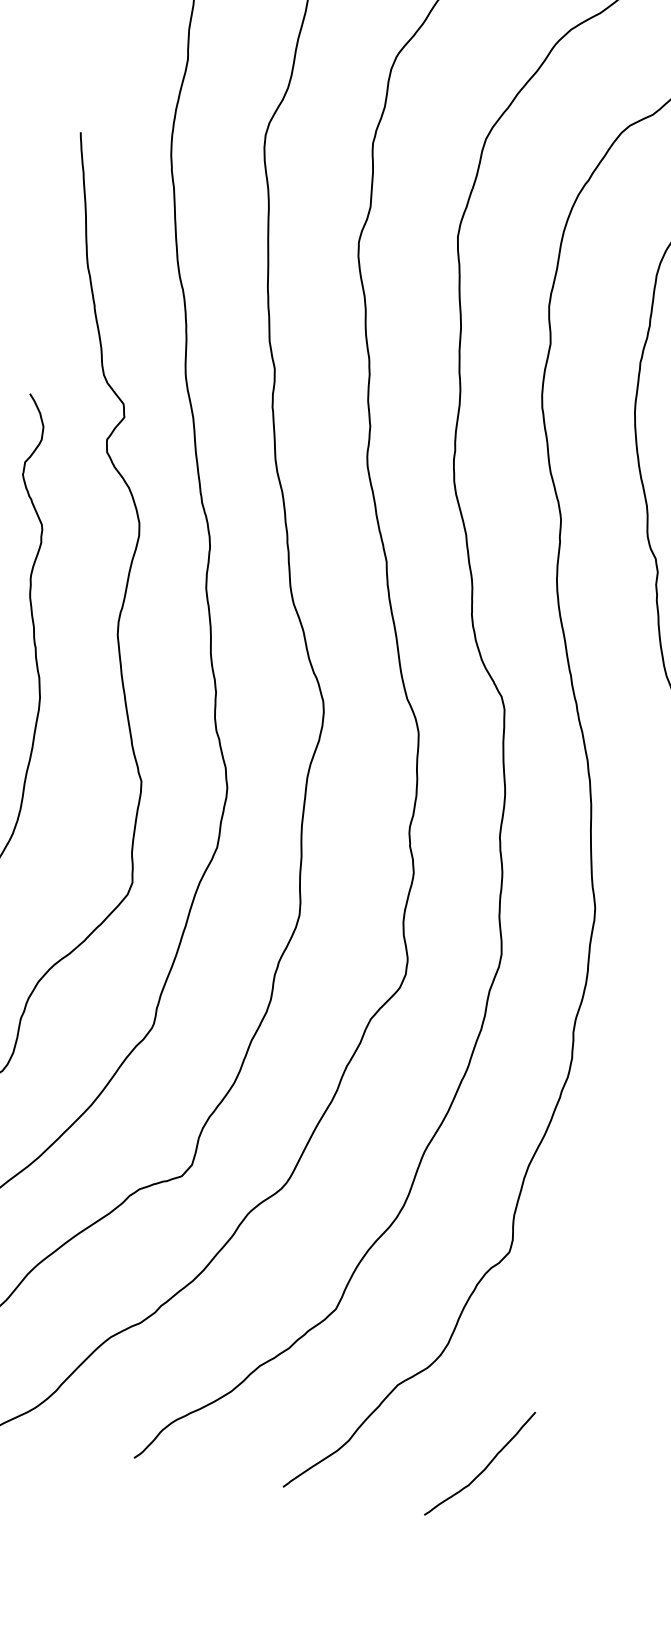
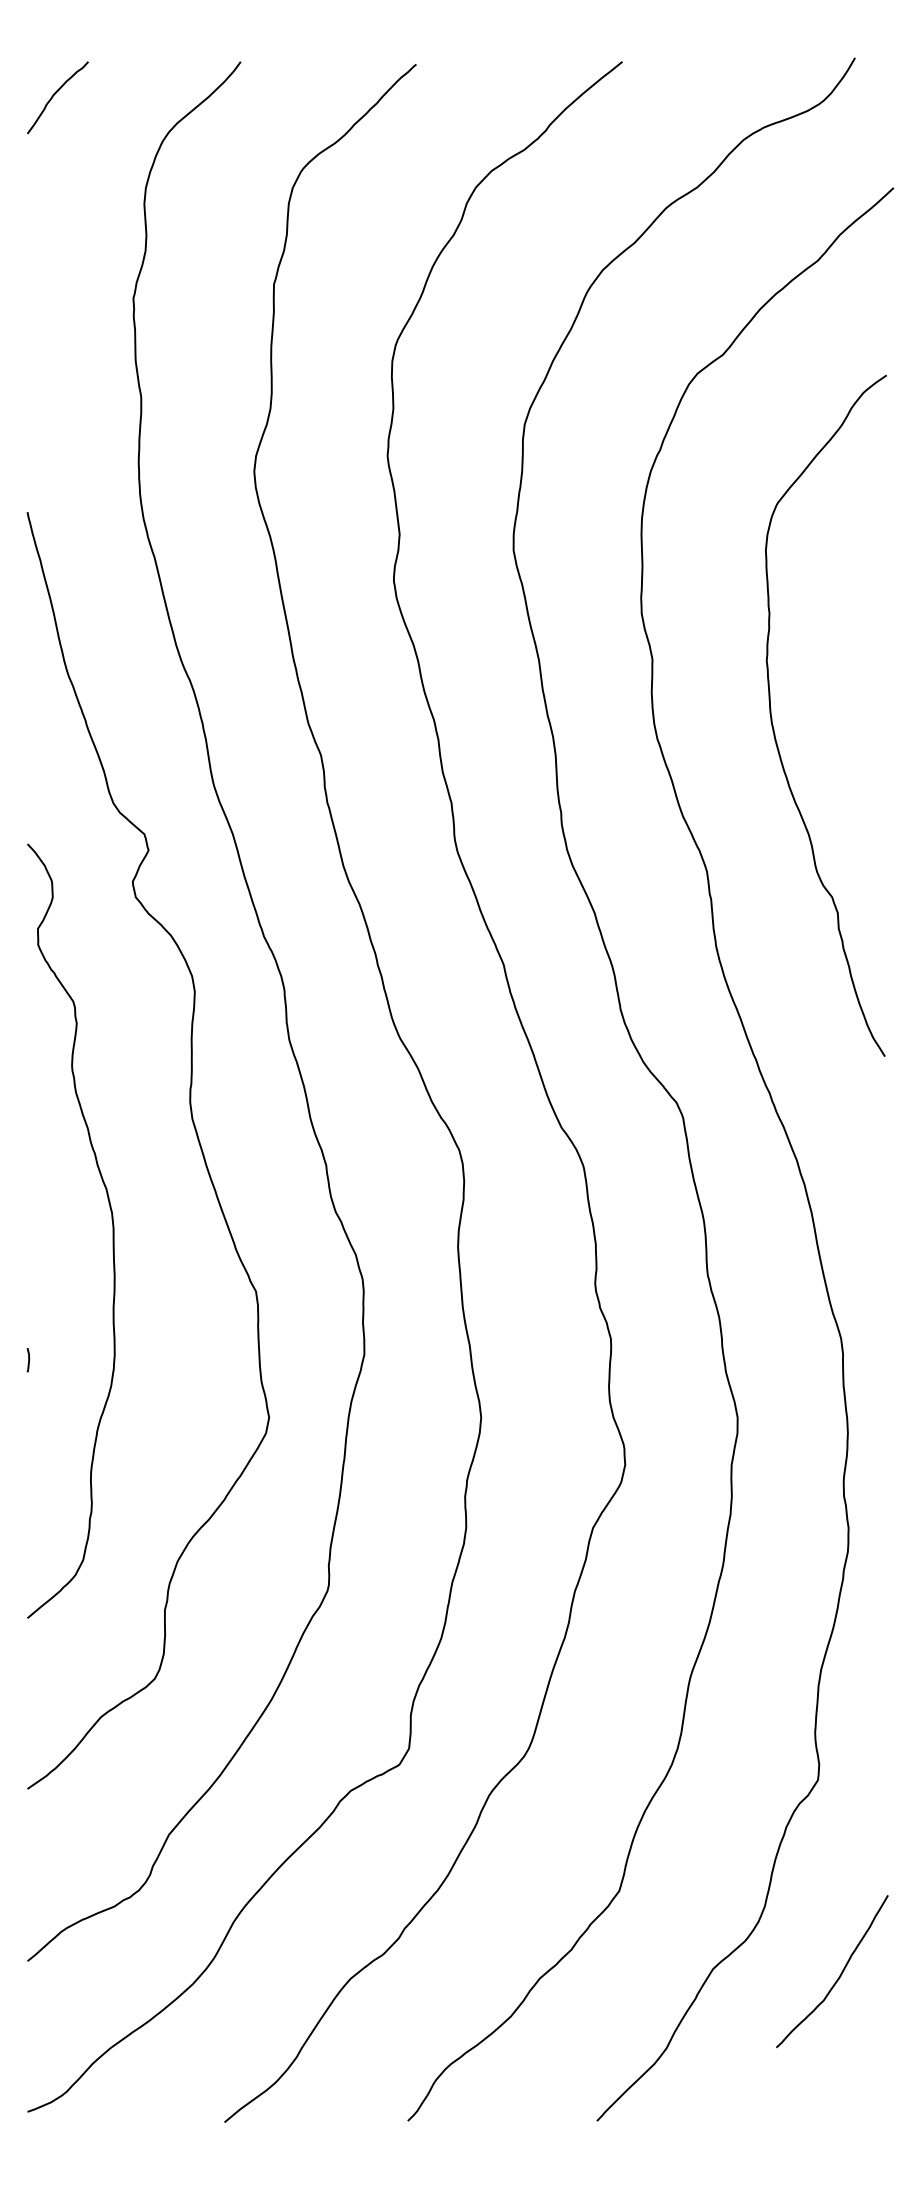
curve: (485, 1467) -> (839, 1975), moved

